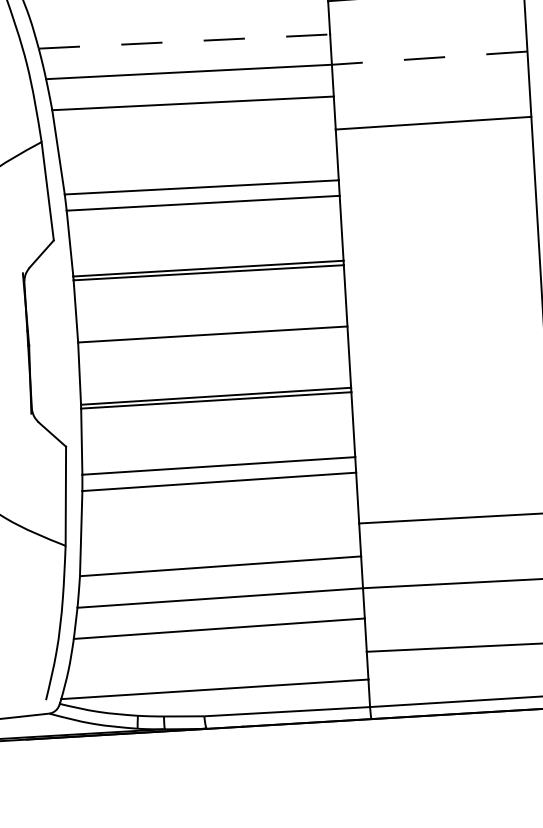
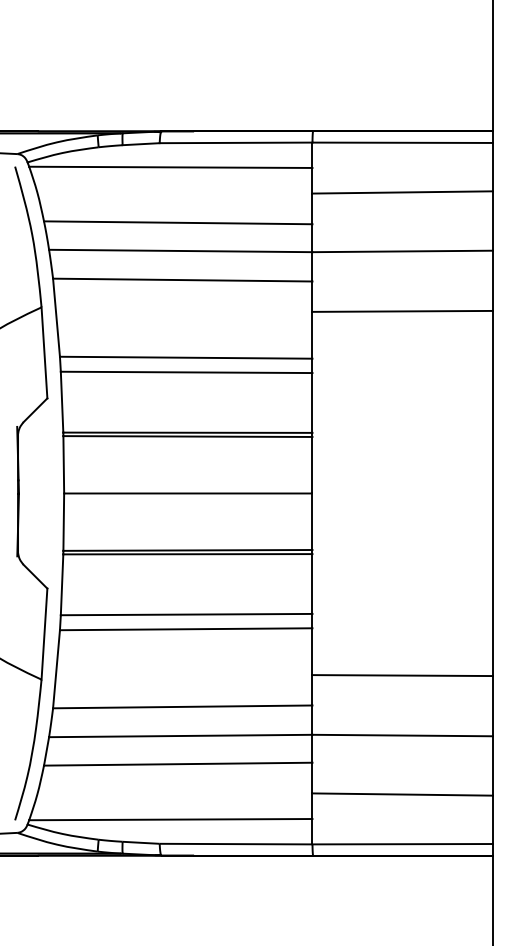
line: (184, 41) -> (178, 222), dashed -> solid
line: (429, 58) -> (402, 251), dashed -> solid

